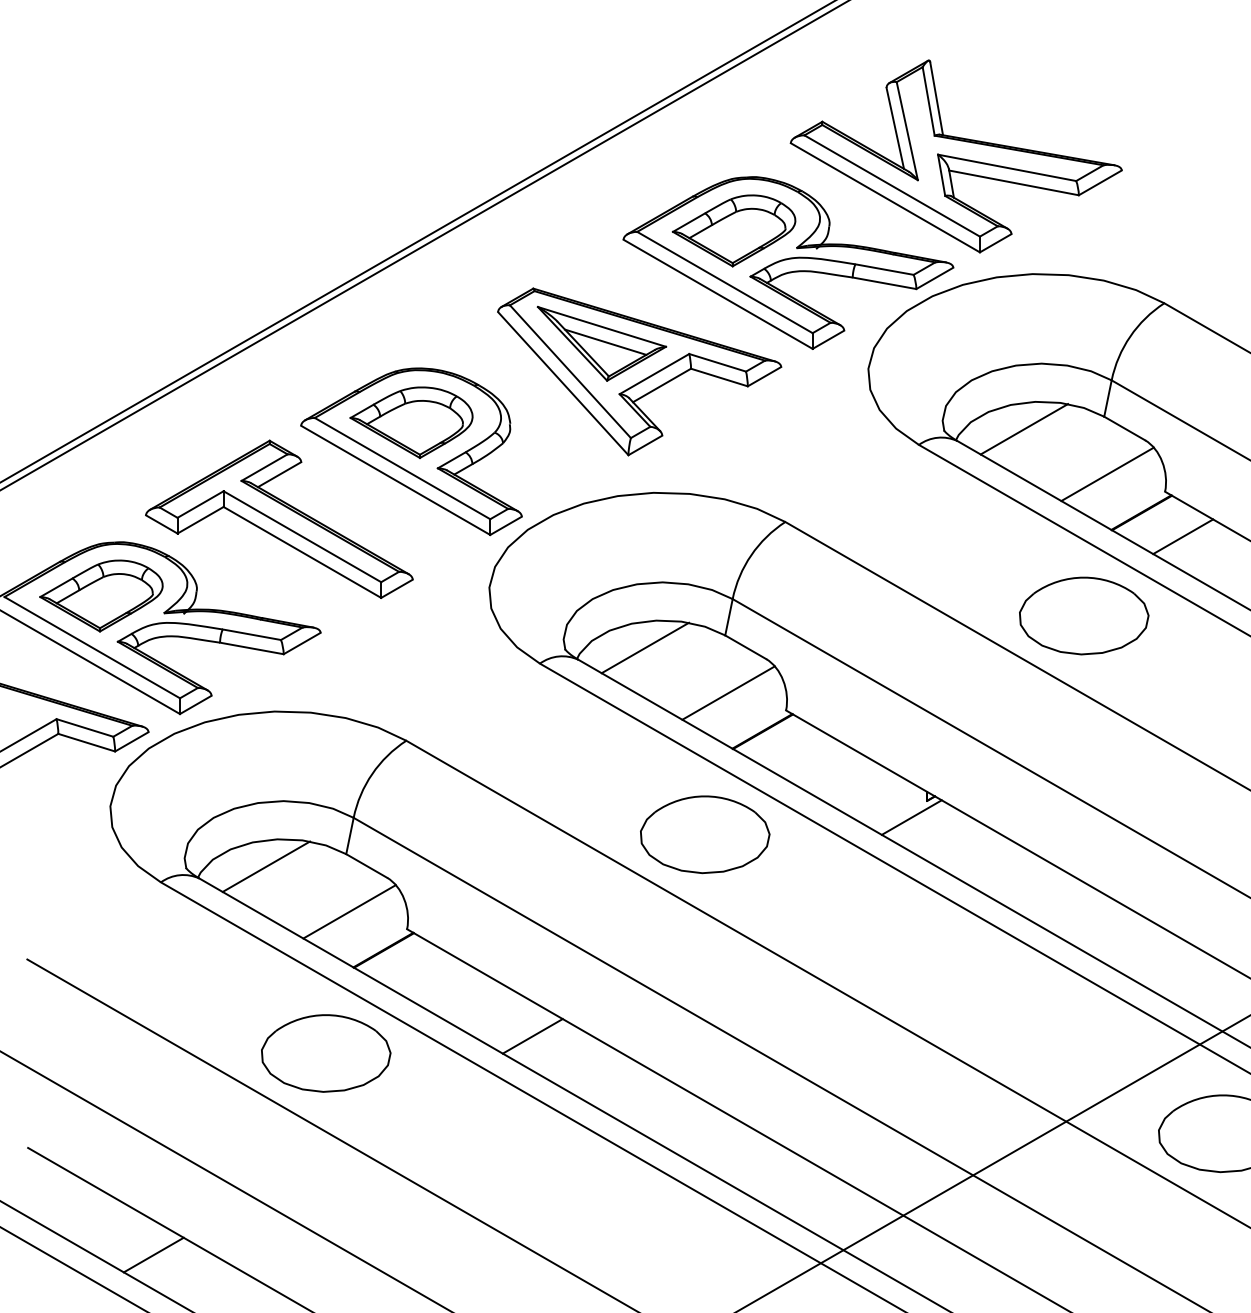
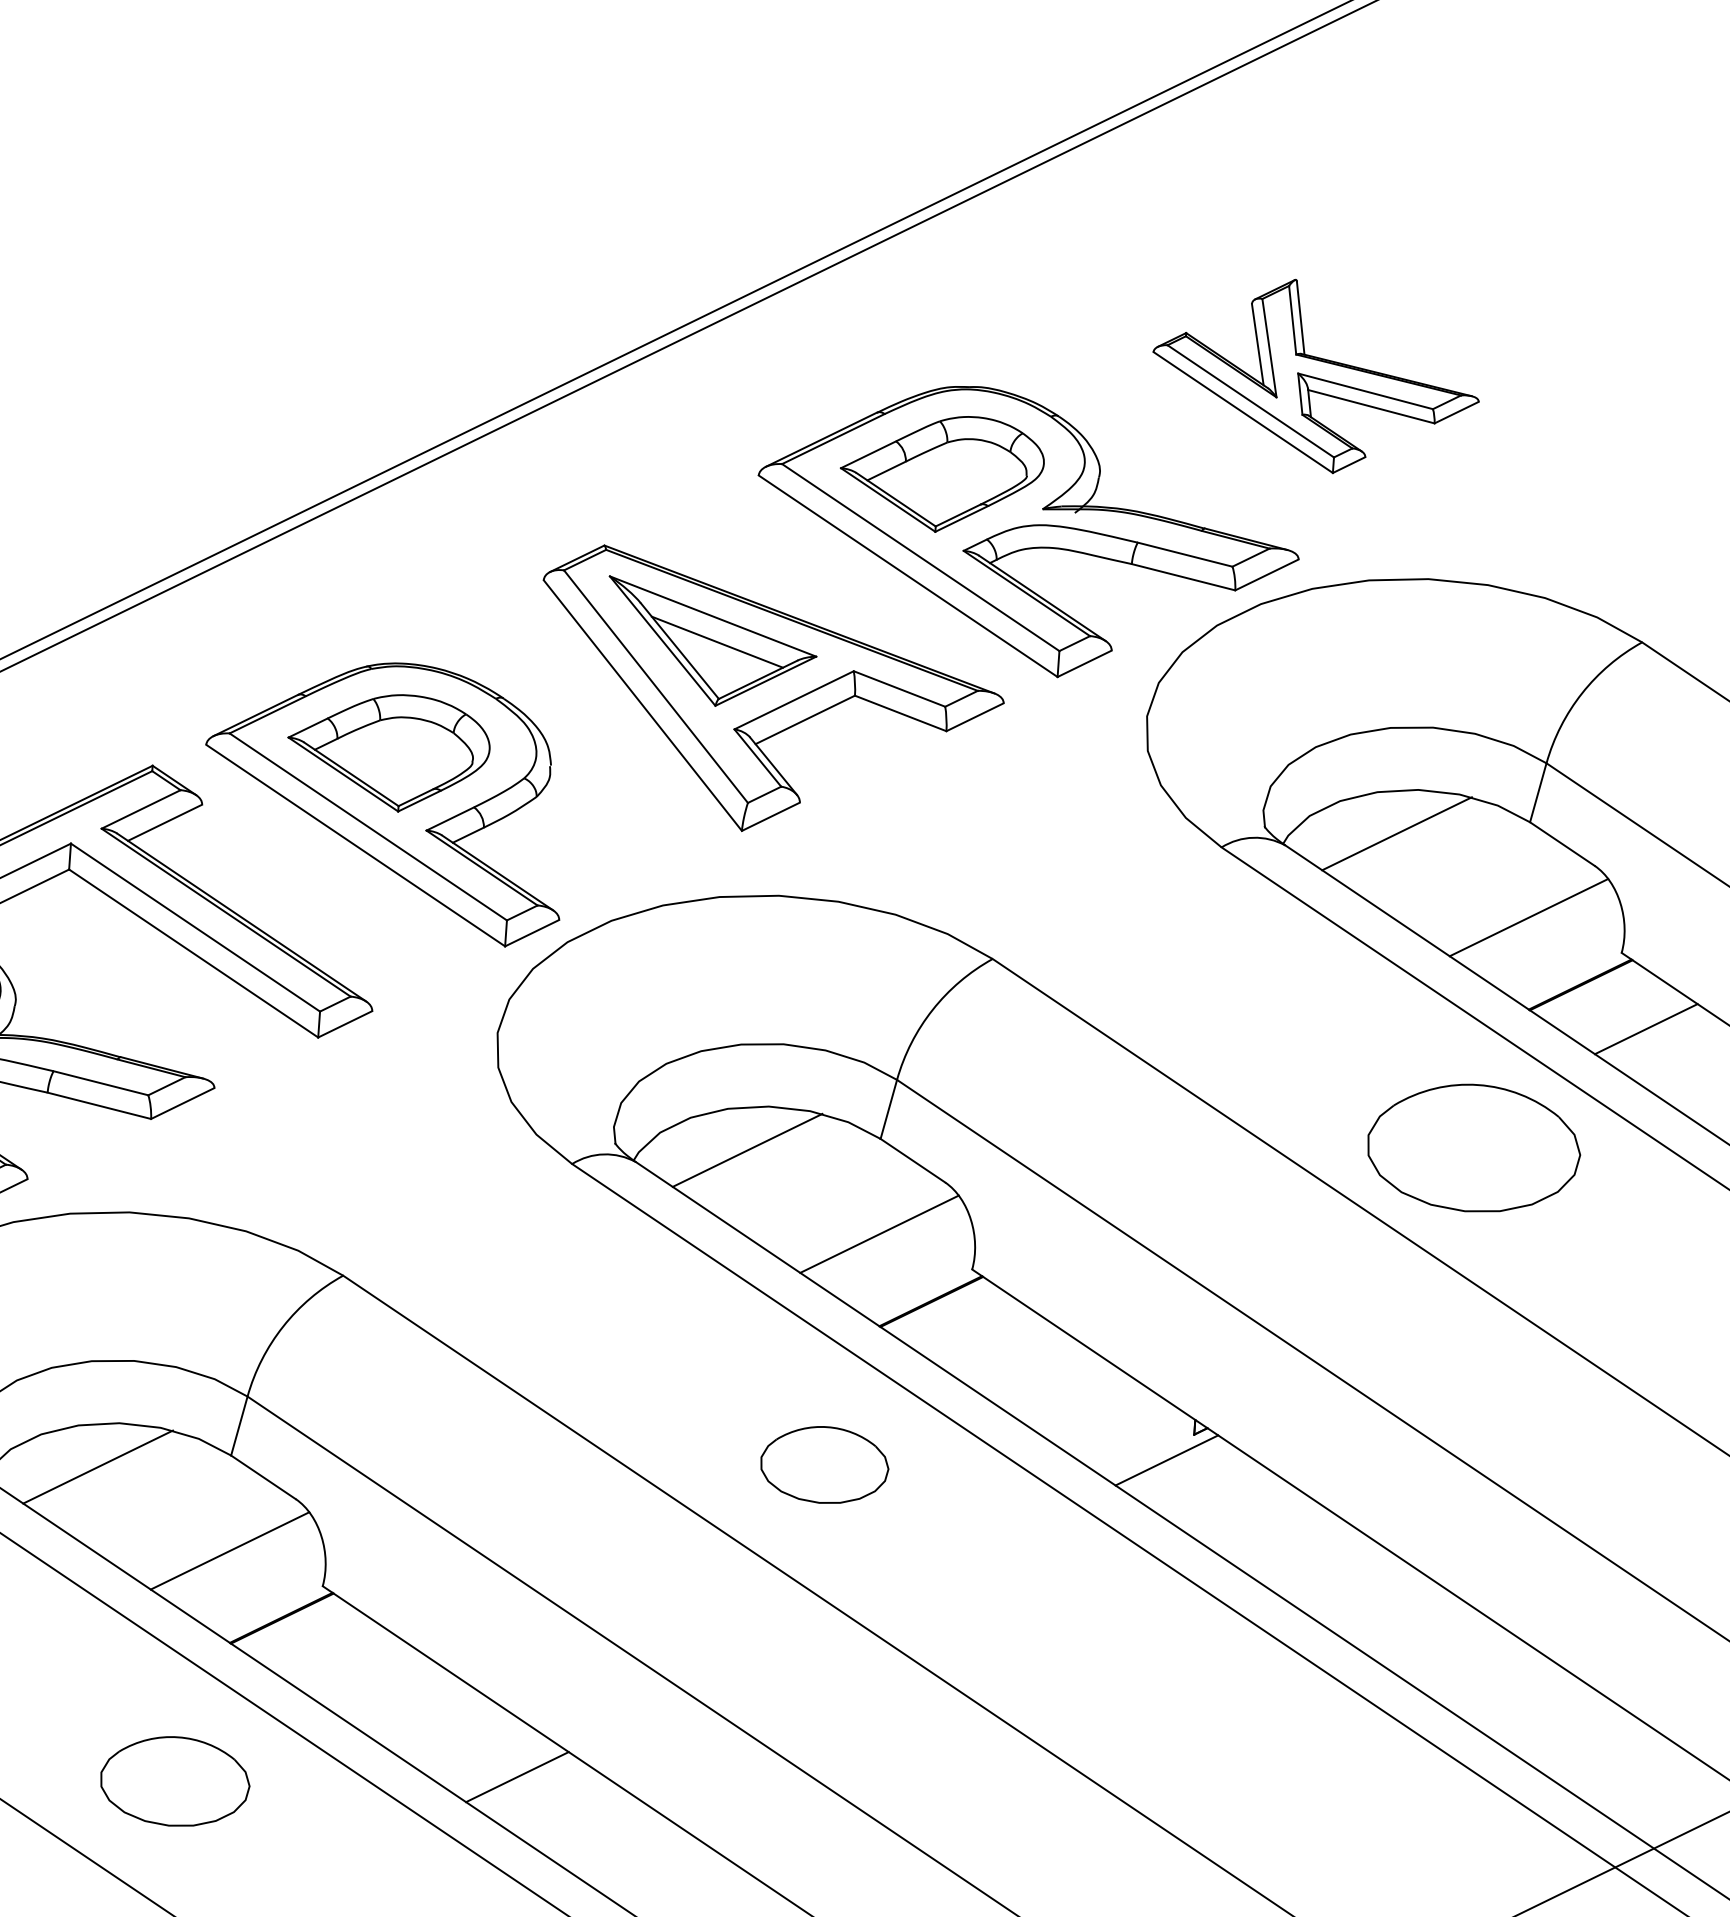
part: (955, 156) -> (1315, 376), size x0.6
part: (705, 834) -> (825, 1464), size x0.6
part: (326, 1053) -> (175, 1781), size x0.7

